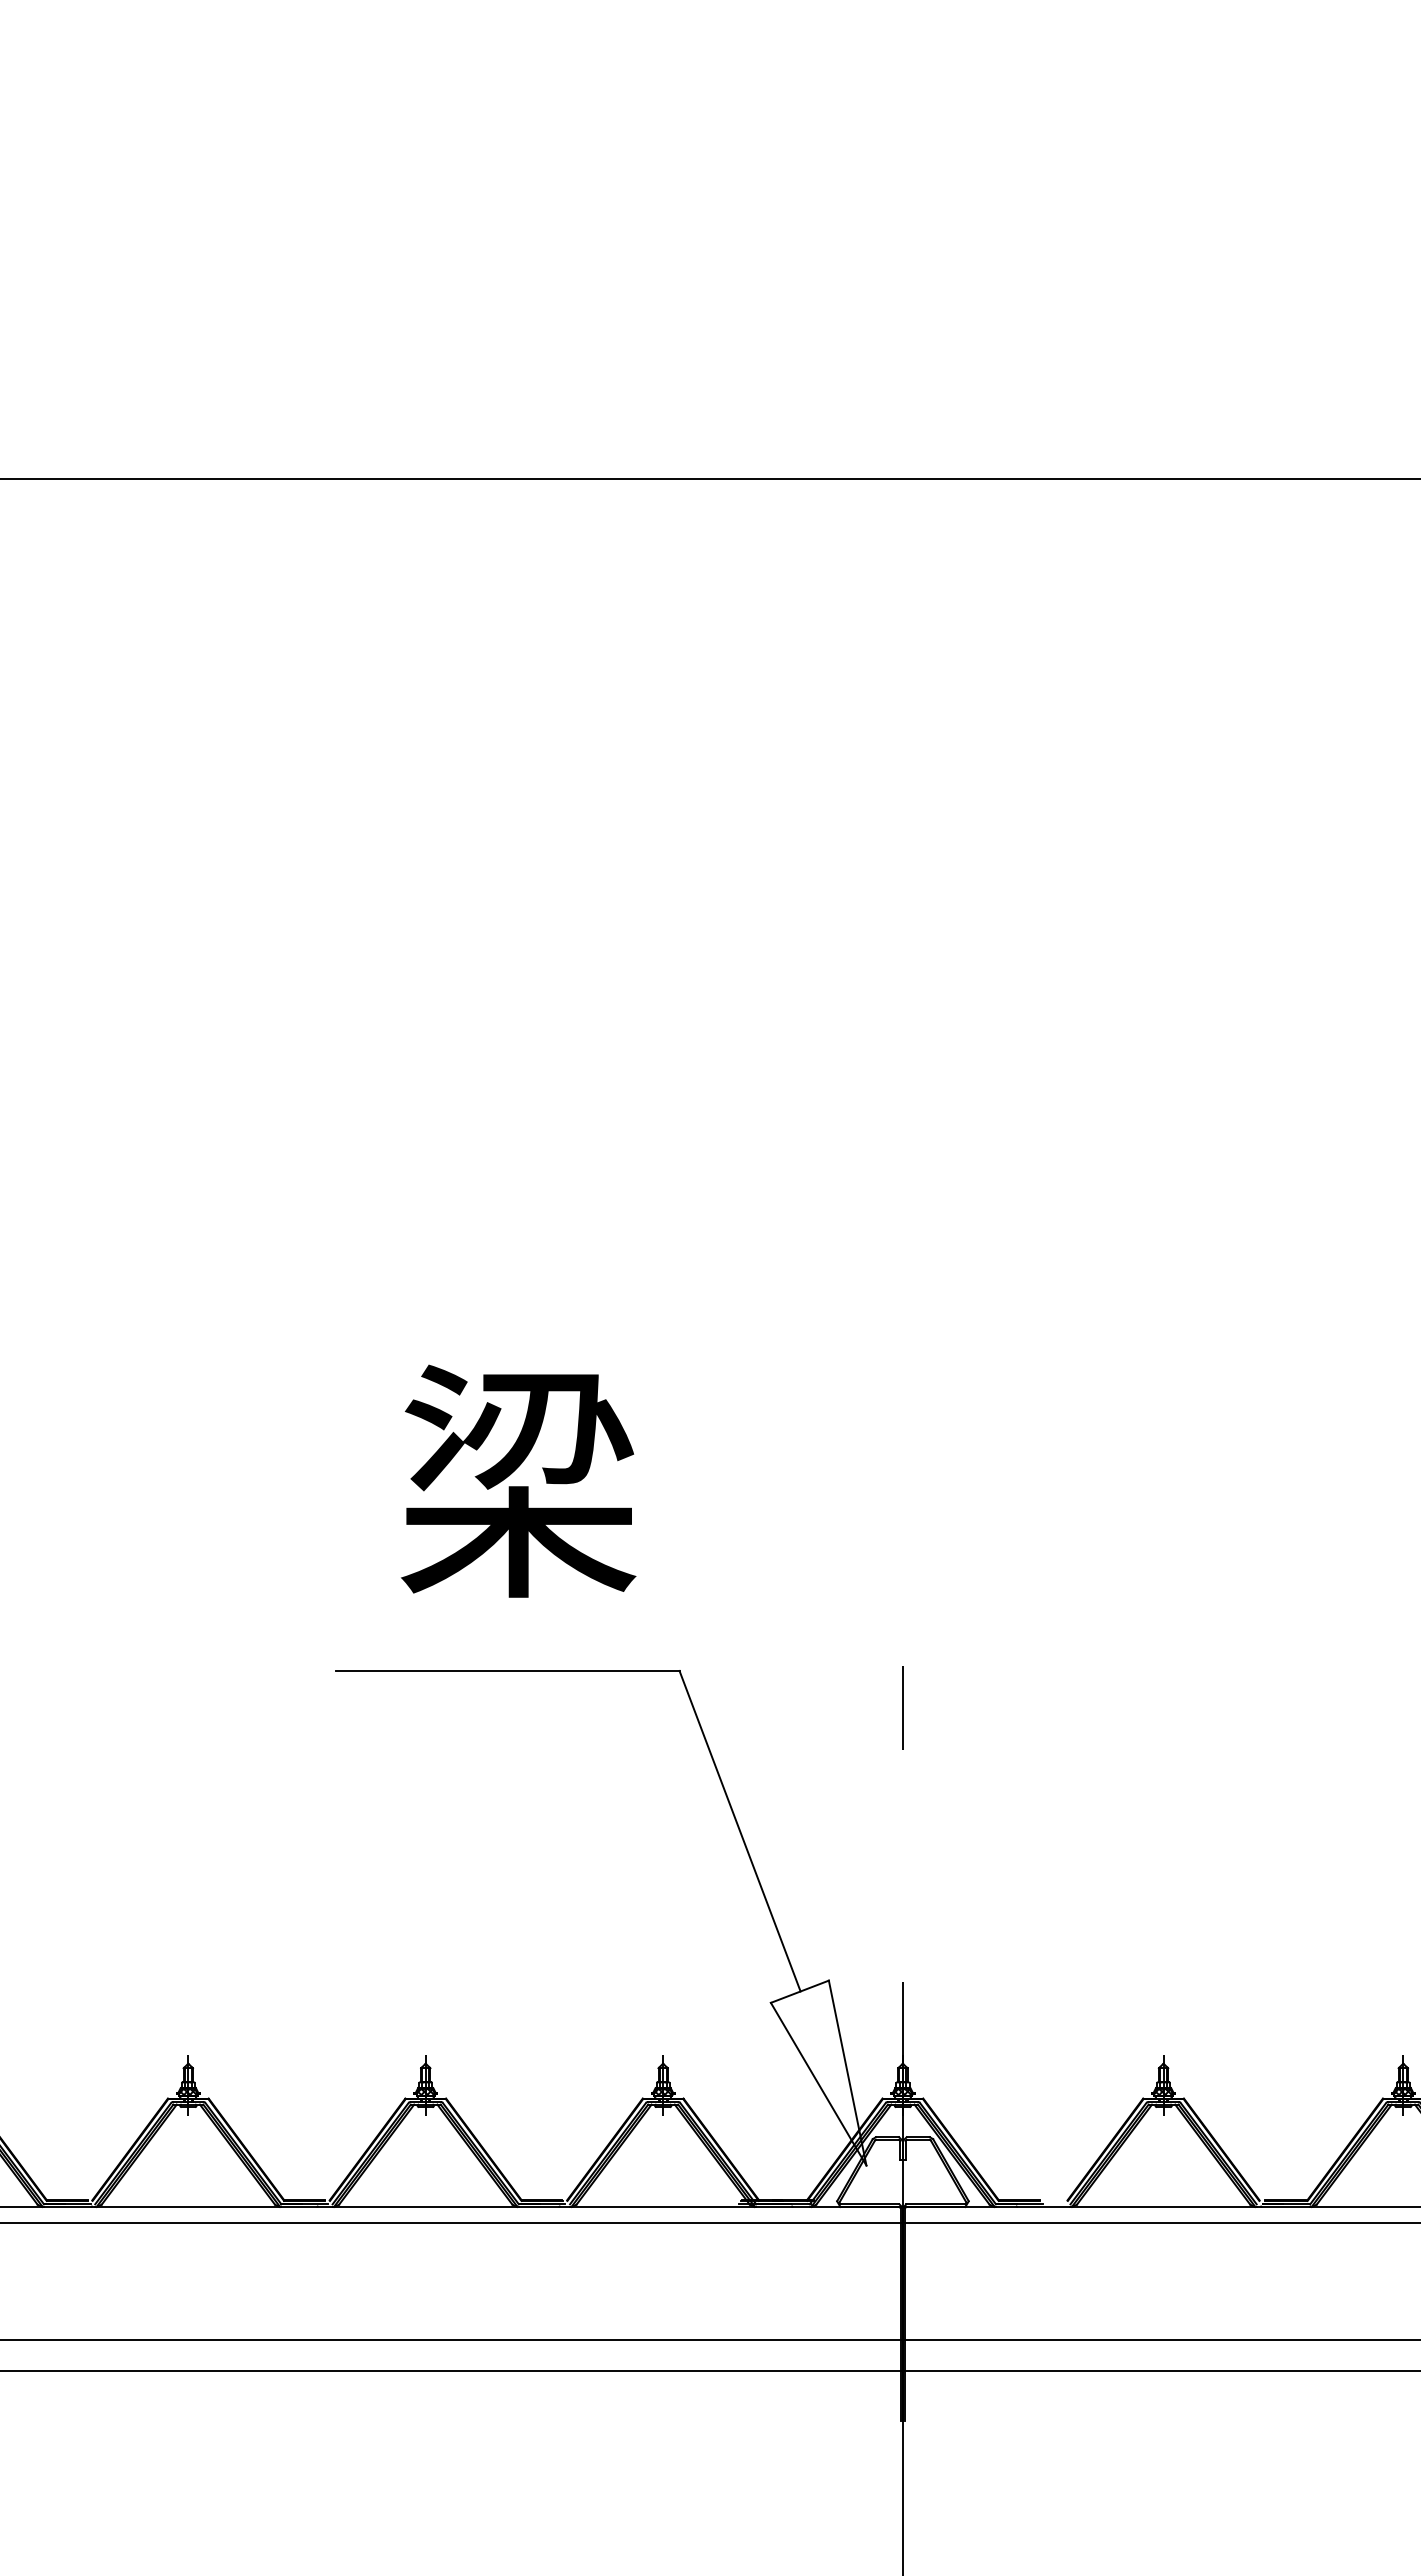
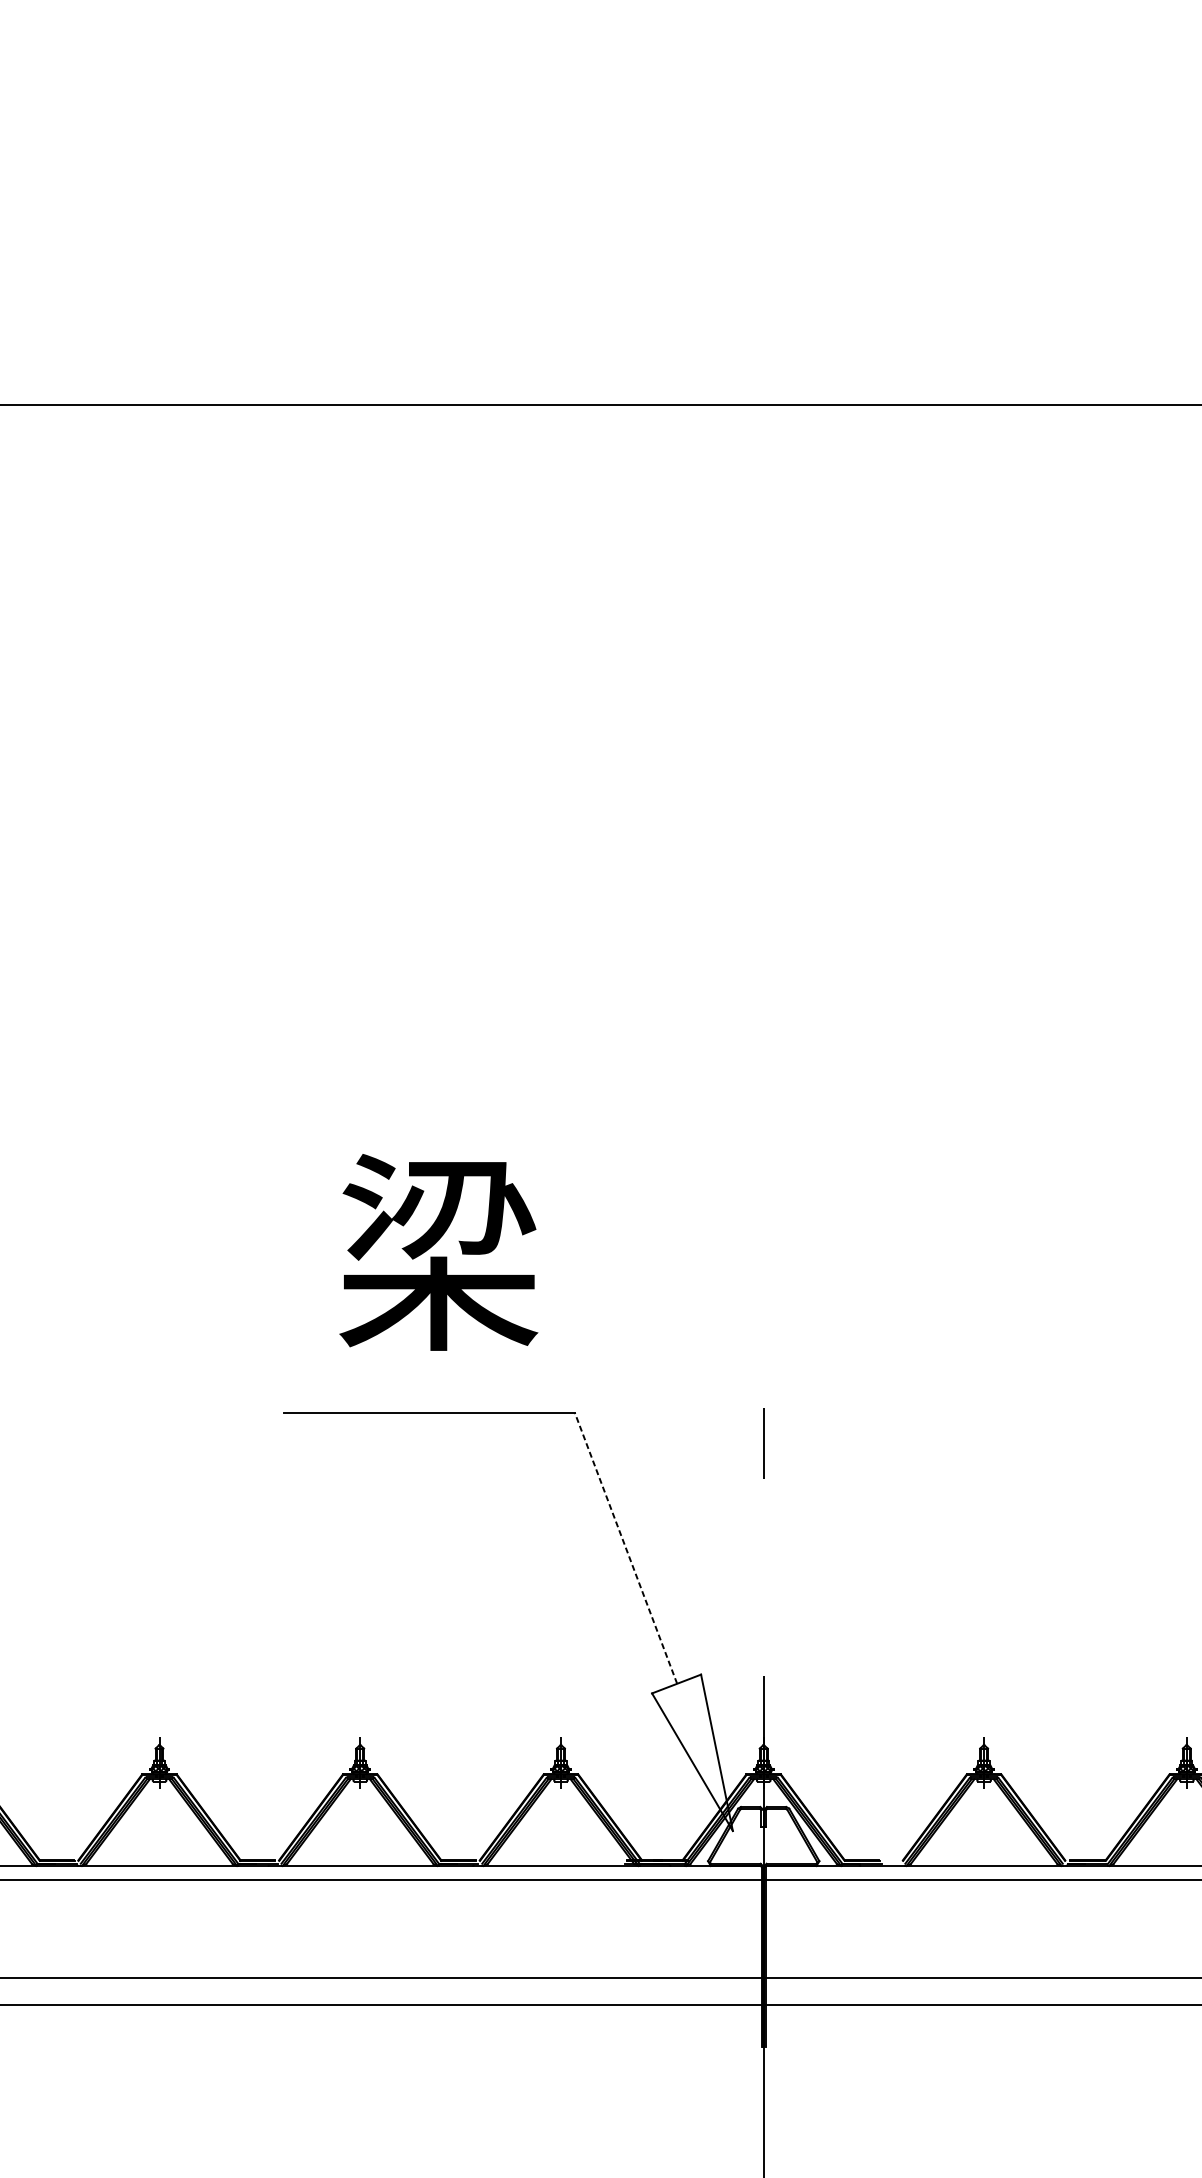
line: (739, 1830) -> (625, 1547), solid -> dashed

